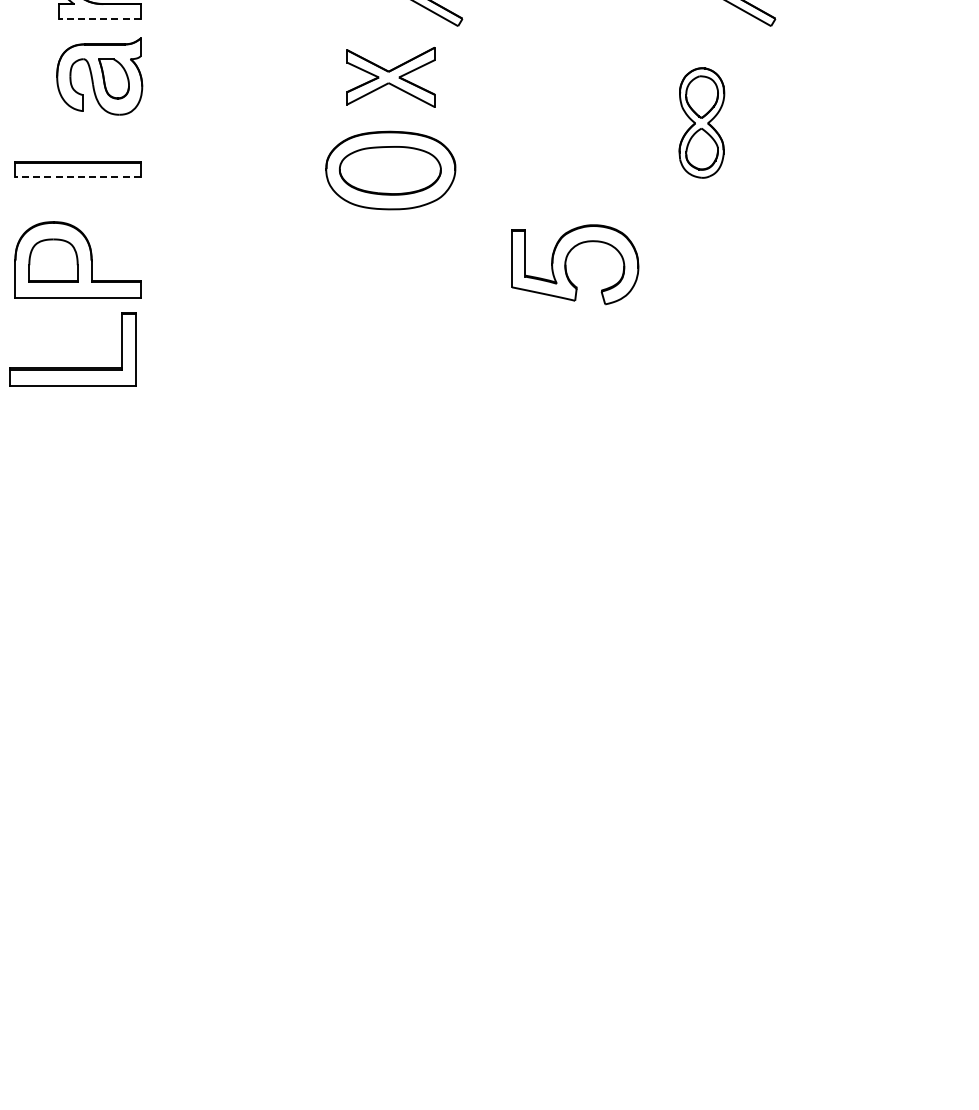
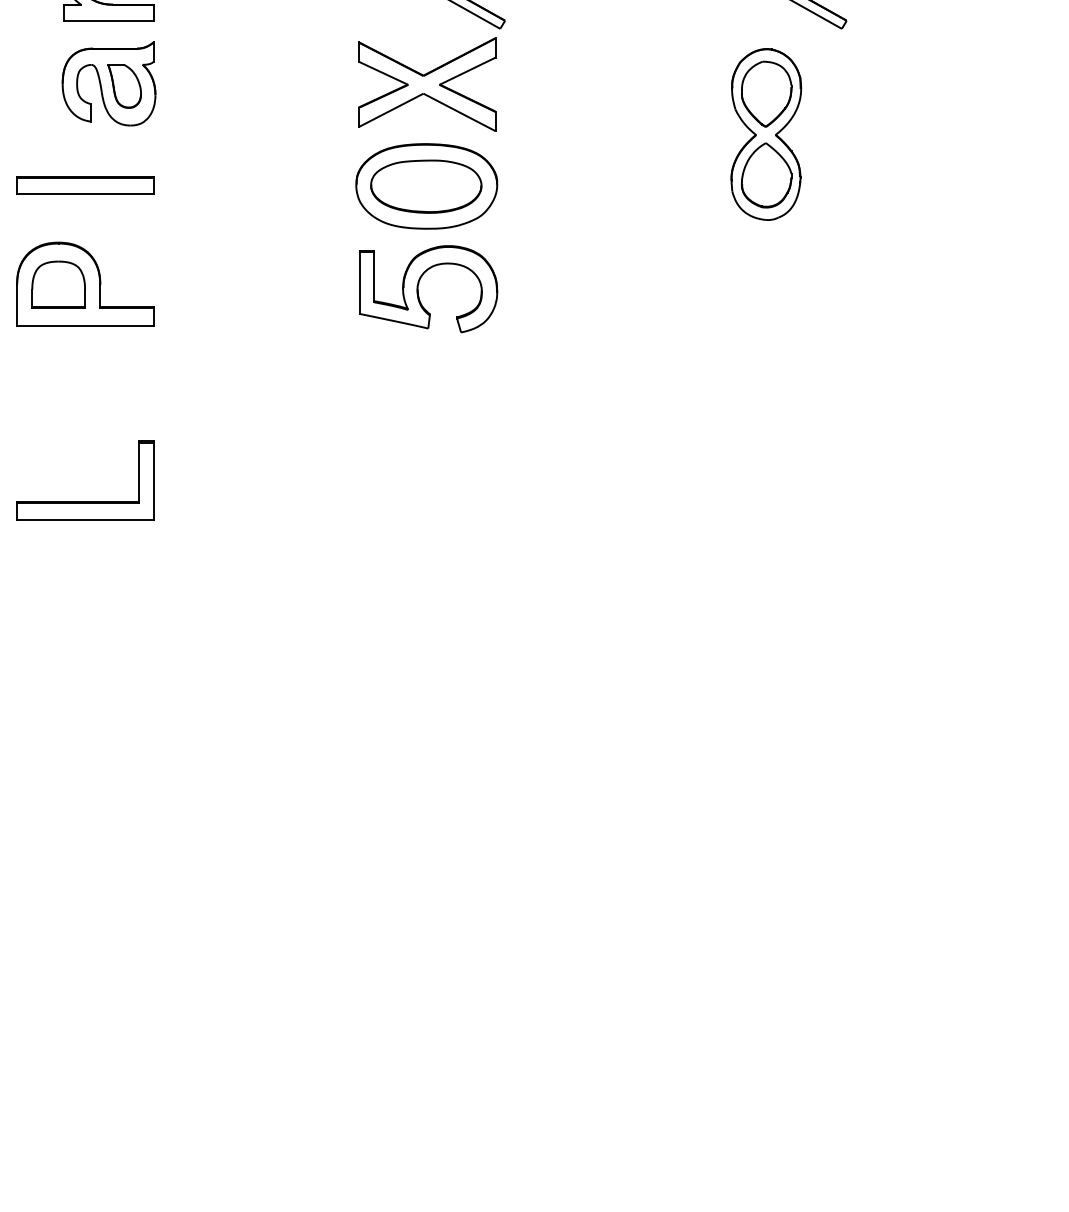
line: (99, 18) -> (108, 20), dashed -> solid
part: (390, 77) -> (426, 84), size x1.43
part: (701, 122) -> (765, 133), size x1.43
line: (78, 177) -> (85, 193), dashed -> solid
part: (566, 264) -> (418, 288), moved
part: (72, 367) -> (84, 500), moved

